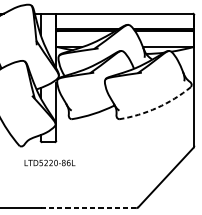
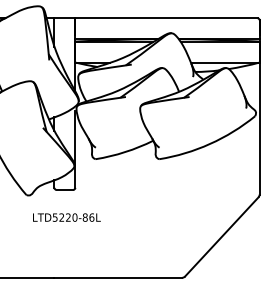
arc: (157, 108) -> (210, 144), dashed -> solid
line: (88, 207) -> (118, 277), dashed -> solid

